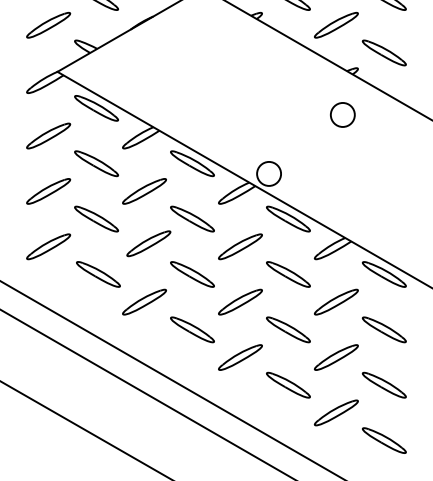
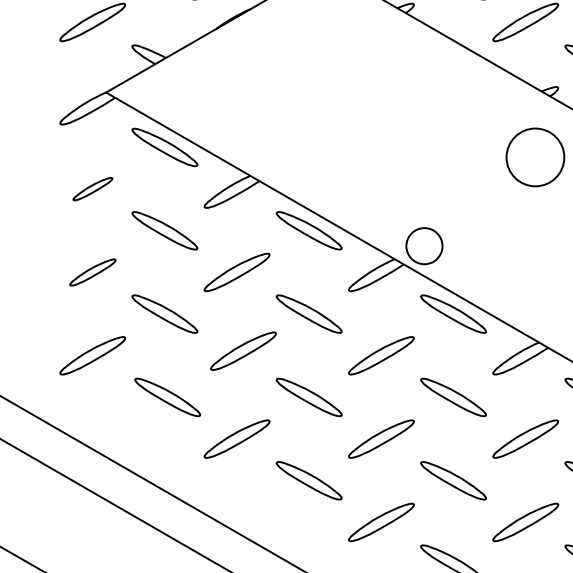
circle: (342, 114) -> (534, 156), size x1.6
part: (48, 135) -> (92, 188), size x0.6
part: (48, 191) -> (92, 272), size x0.7

